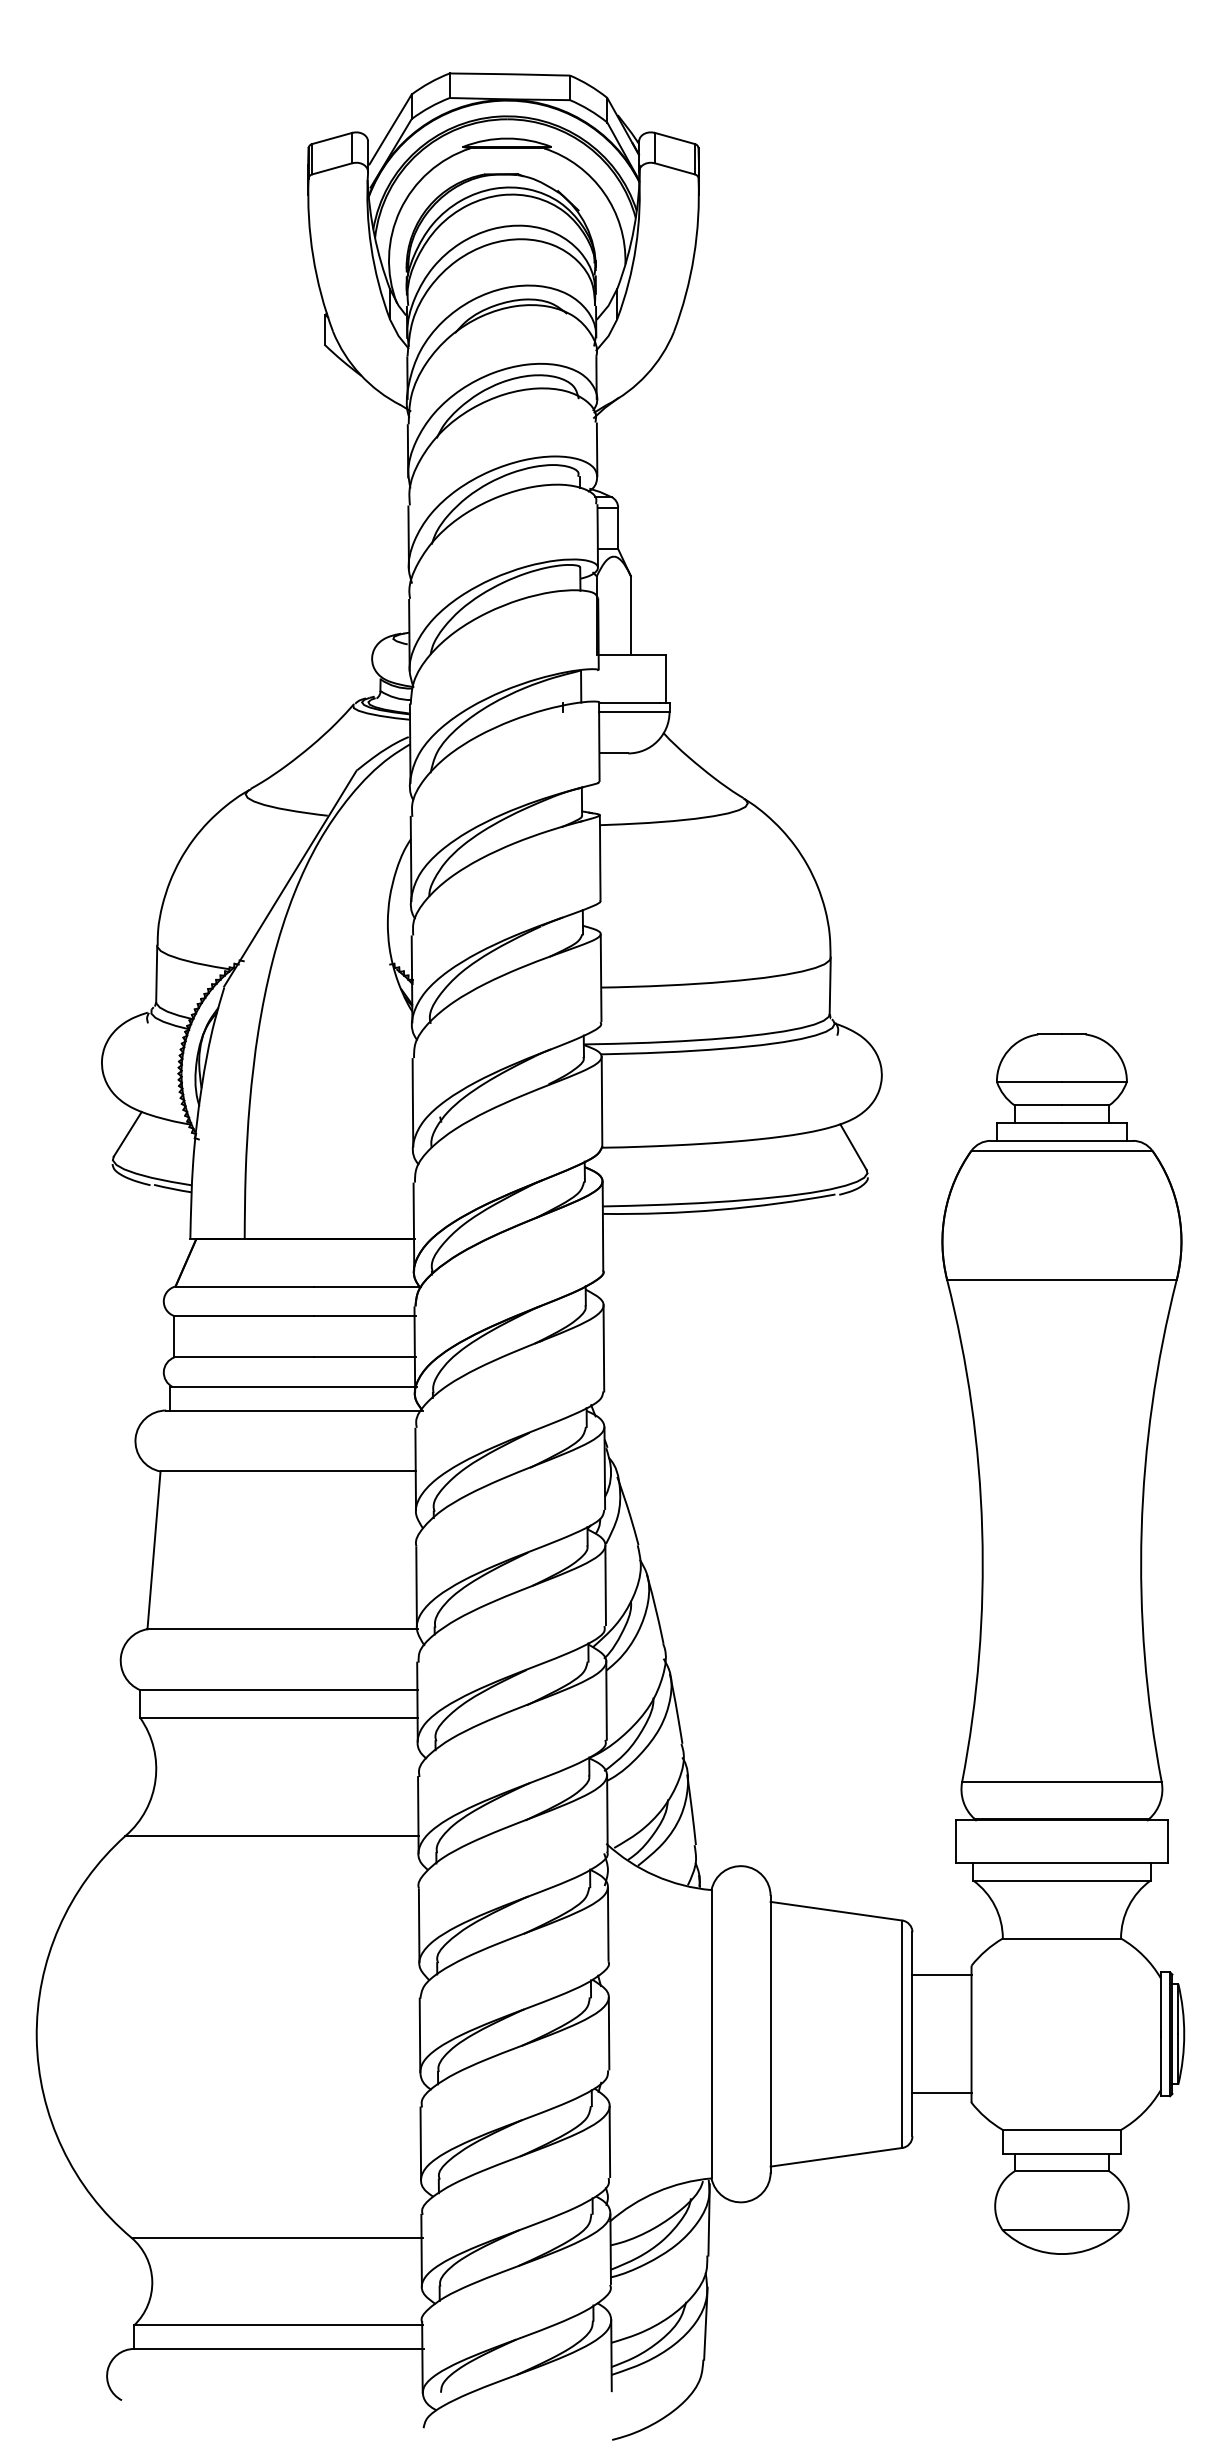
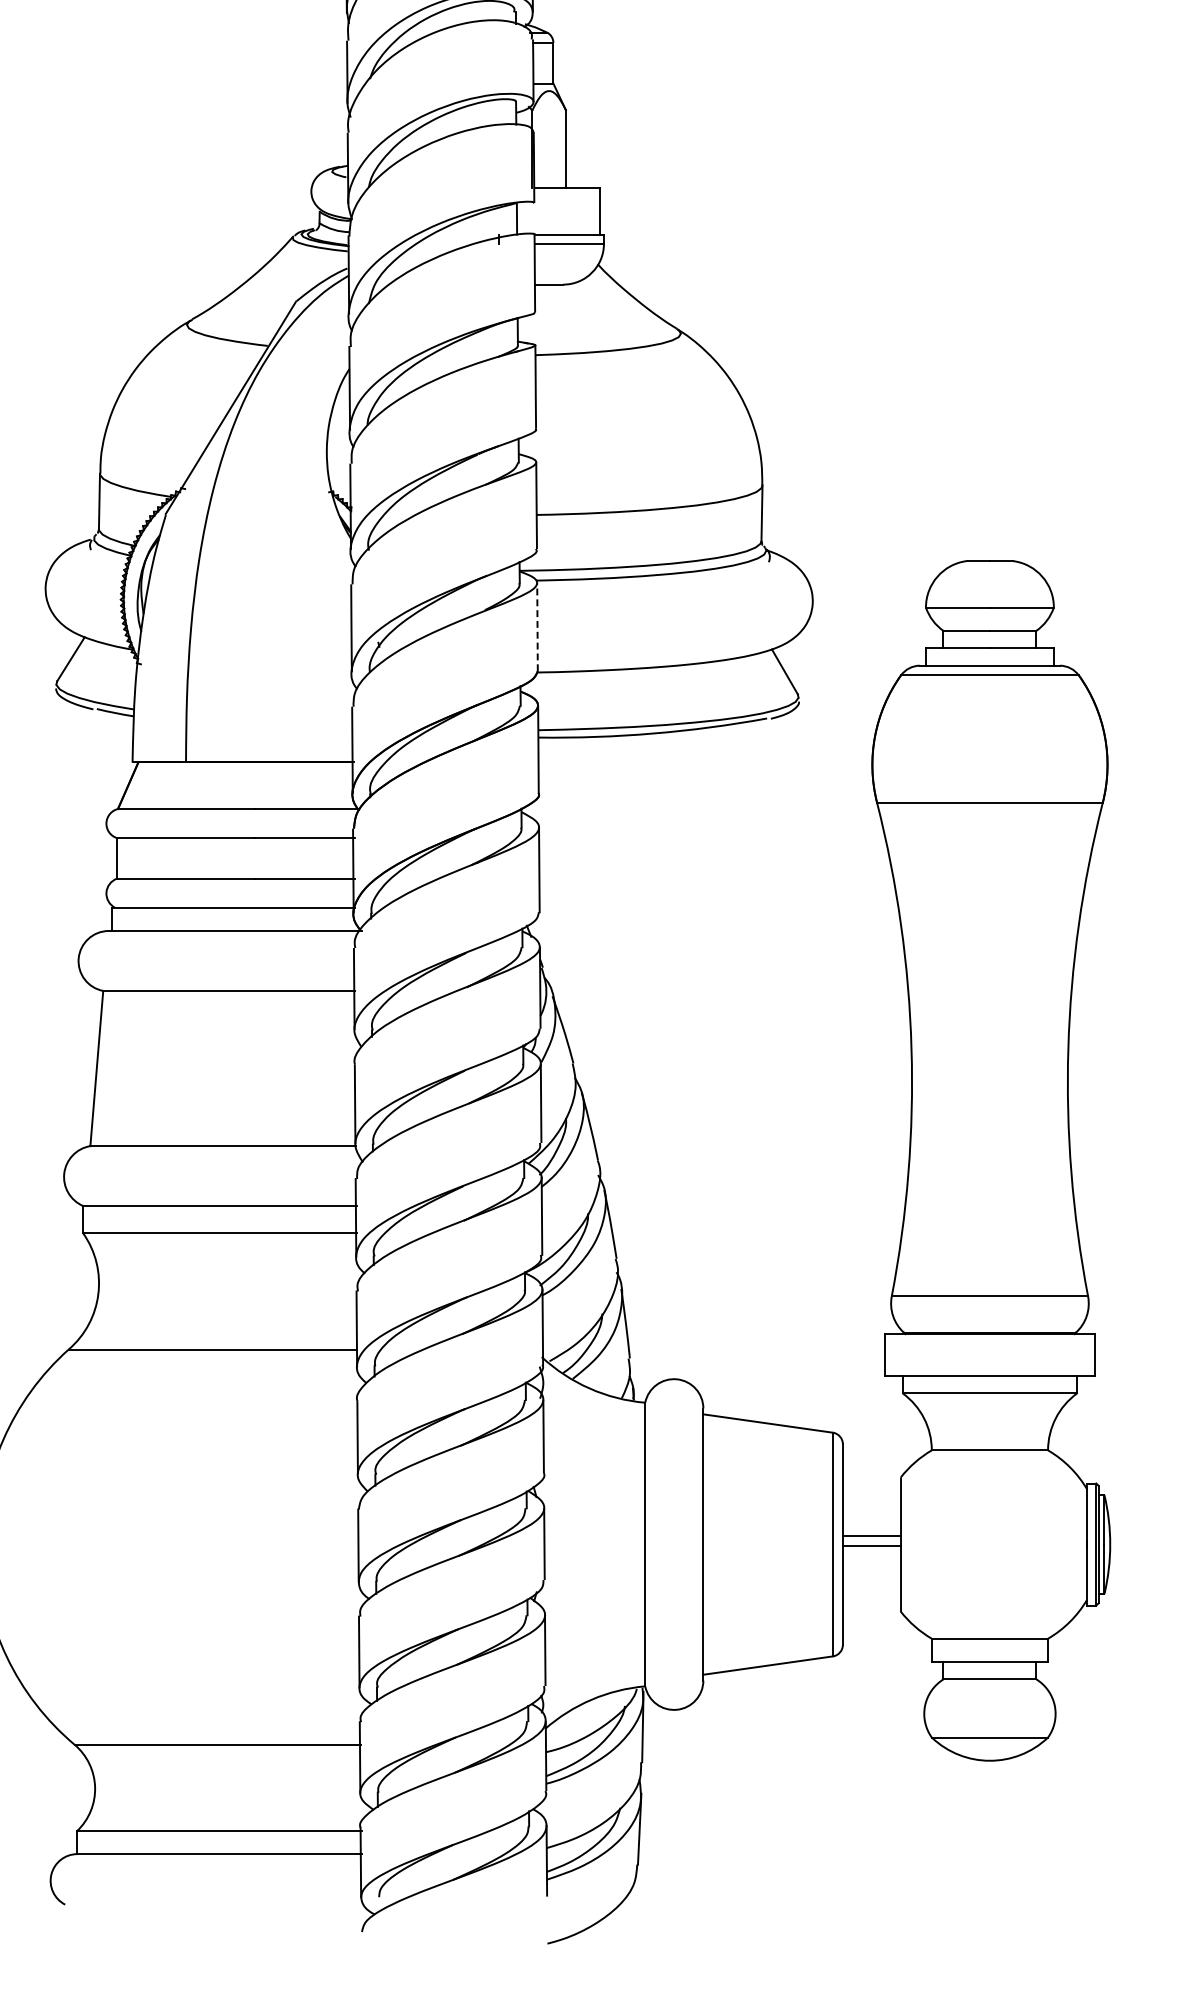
line: (602, 1101) -> (537, 627), solid -> dashed
line: (941, 1975) -> (871, 1535), moved
line: (941, 2093) -> (871, 1545), moved

